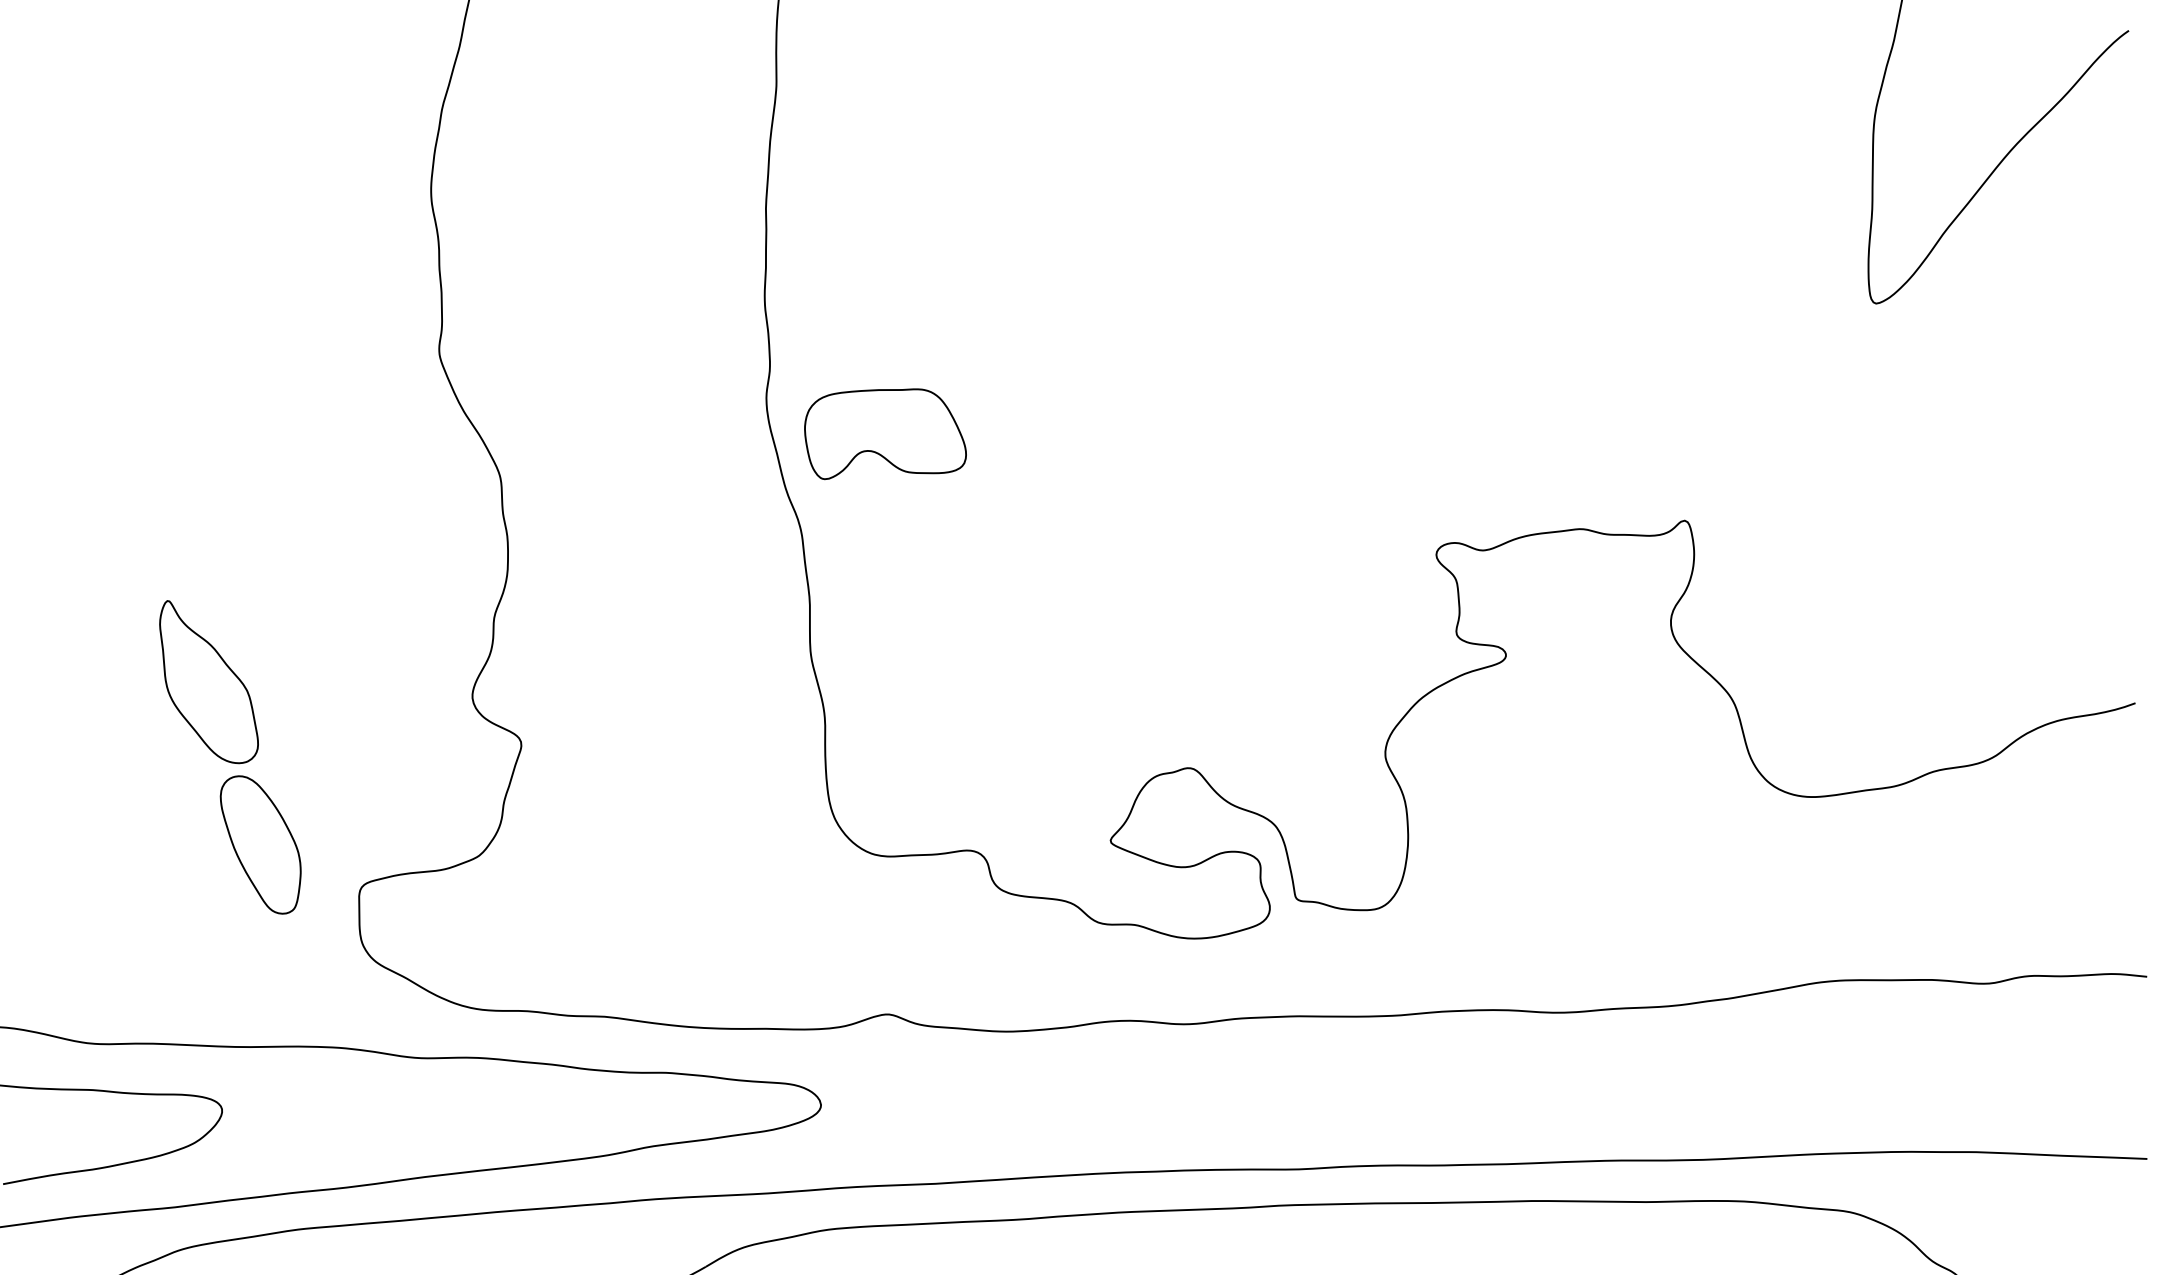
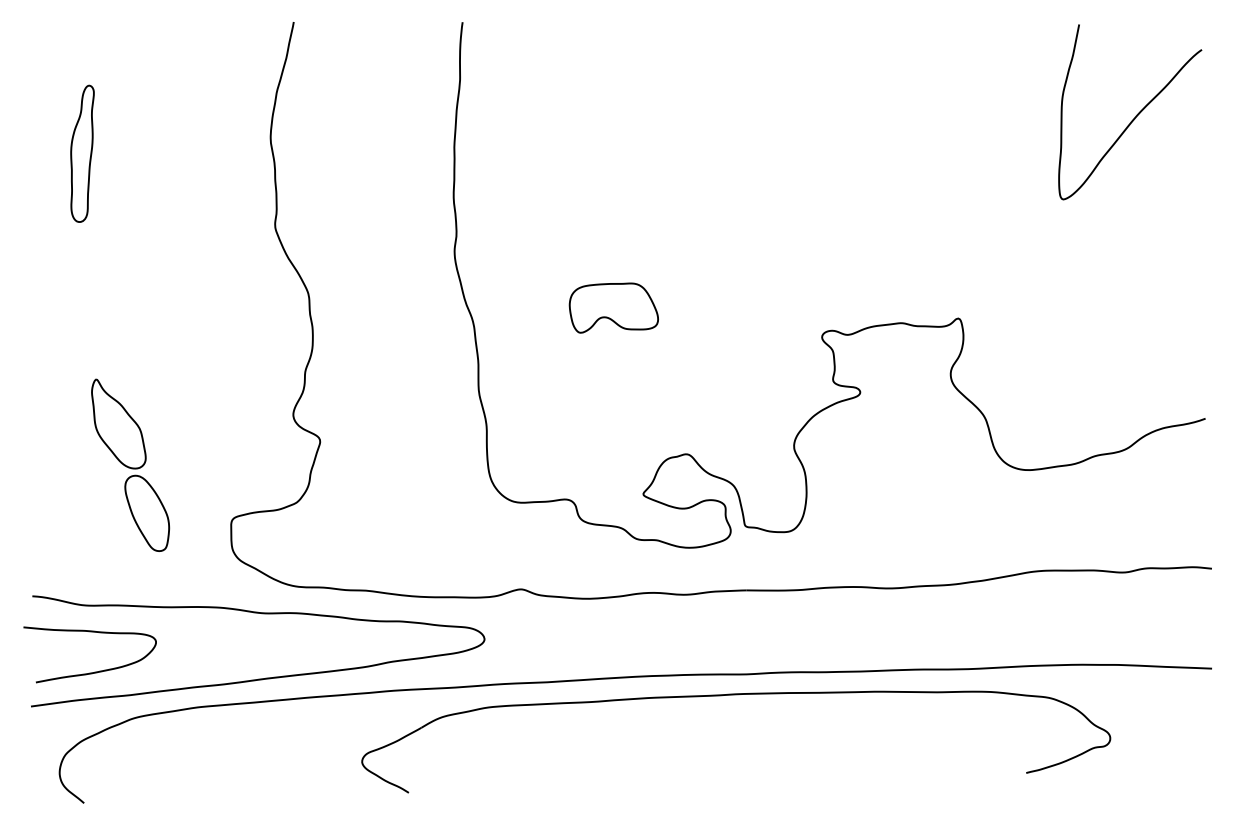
part: (88, 219) -> (82, 153), added
part: (884, 433) -> (613, 307), moved
part: (230, 755) -> (130, 464), moved

